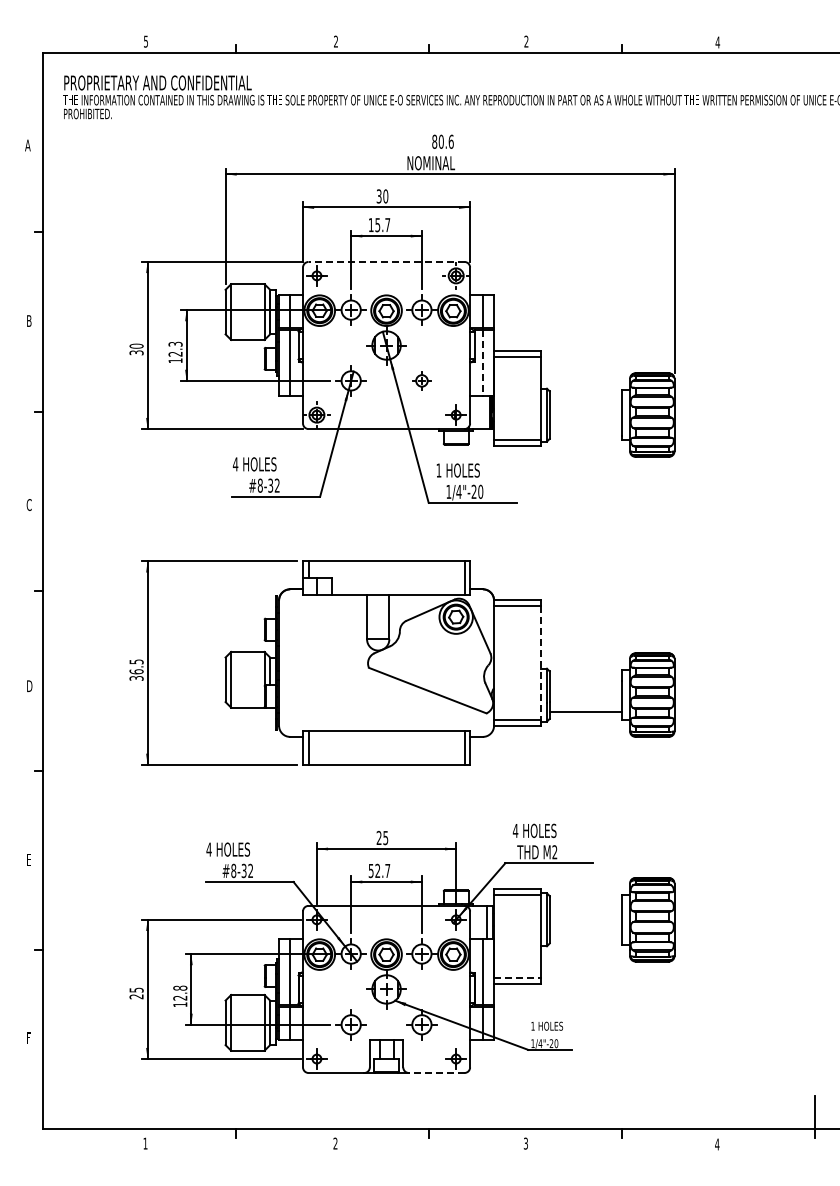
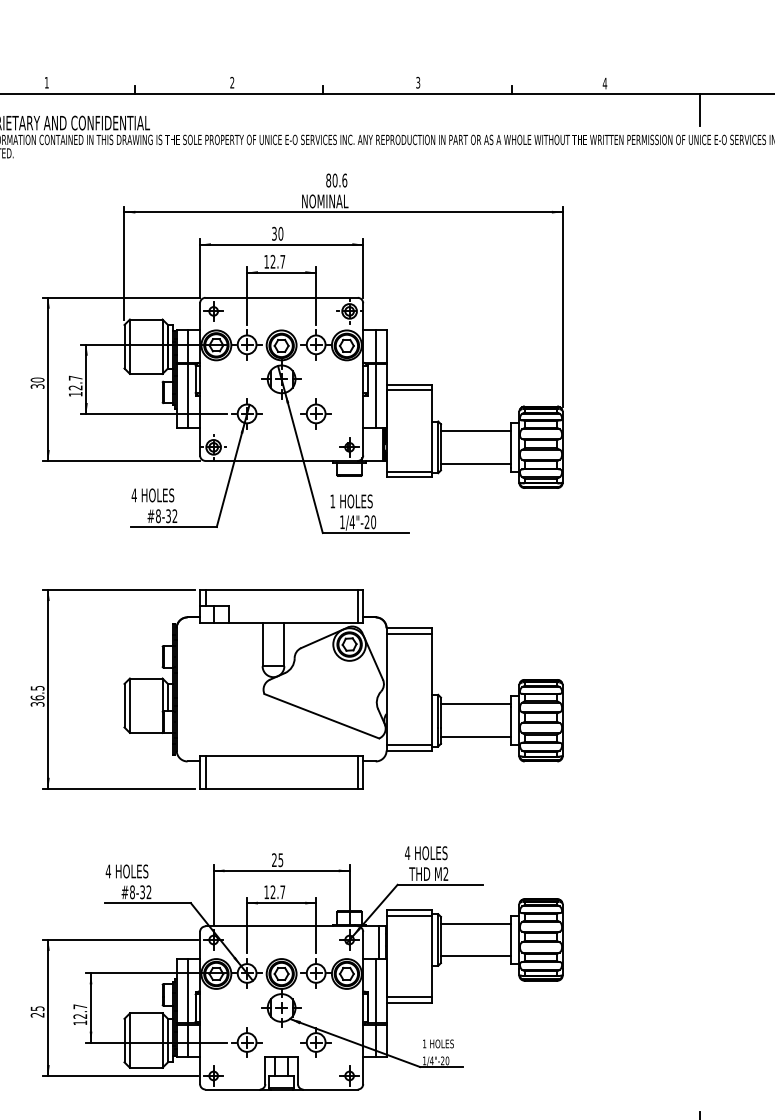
text: (145, 41) -> (46, 82), 5 -> 1
text: (526, 41) -> (418, 82), 2 -> 3
line: (814, 69) -> (699, 109), added
text: (377, 225) -> (272, 262), 15.7 -> 12.7
line: (386, 261) -> (281, 297), dashed -> solid
text: (175, 343) -> (75, 377), 12.3 -> 12.7
line: (482, 362) -> (375, 395), dashed -> solid
part: (421, 380) -> (315, 413), size x1.67
line: (585, 398) -> (475, 431), added
line: (585, 431) -> (475, 463), added
line: (540, 663) -> (431, 689), dashed -> solid
line: (585, 678) -> (475, 704), added
text: (370, 871) -> (265, 892), 52.7 -> 12.7
line: (585, 903) -> (475, 924), added
line: (585, 936) -> (475, 956), added
line: (517, 978) -> (409, 997), dashed -> solid
text: (180, 987) -> (80, 1006), 12.8 -> 12.7
line: (436, 1073) -> (330, 1090), dashed -> solid

